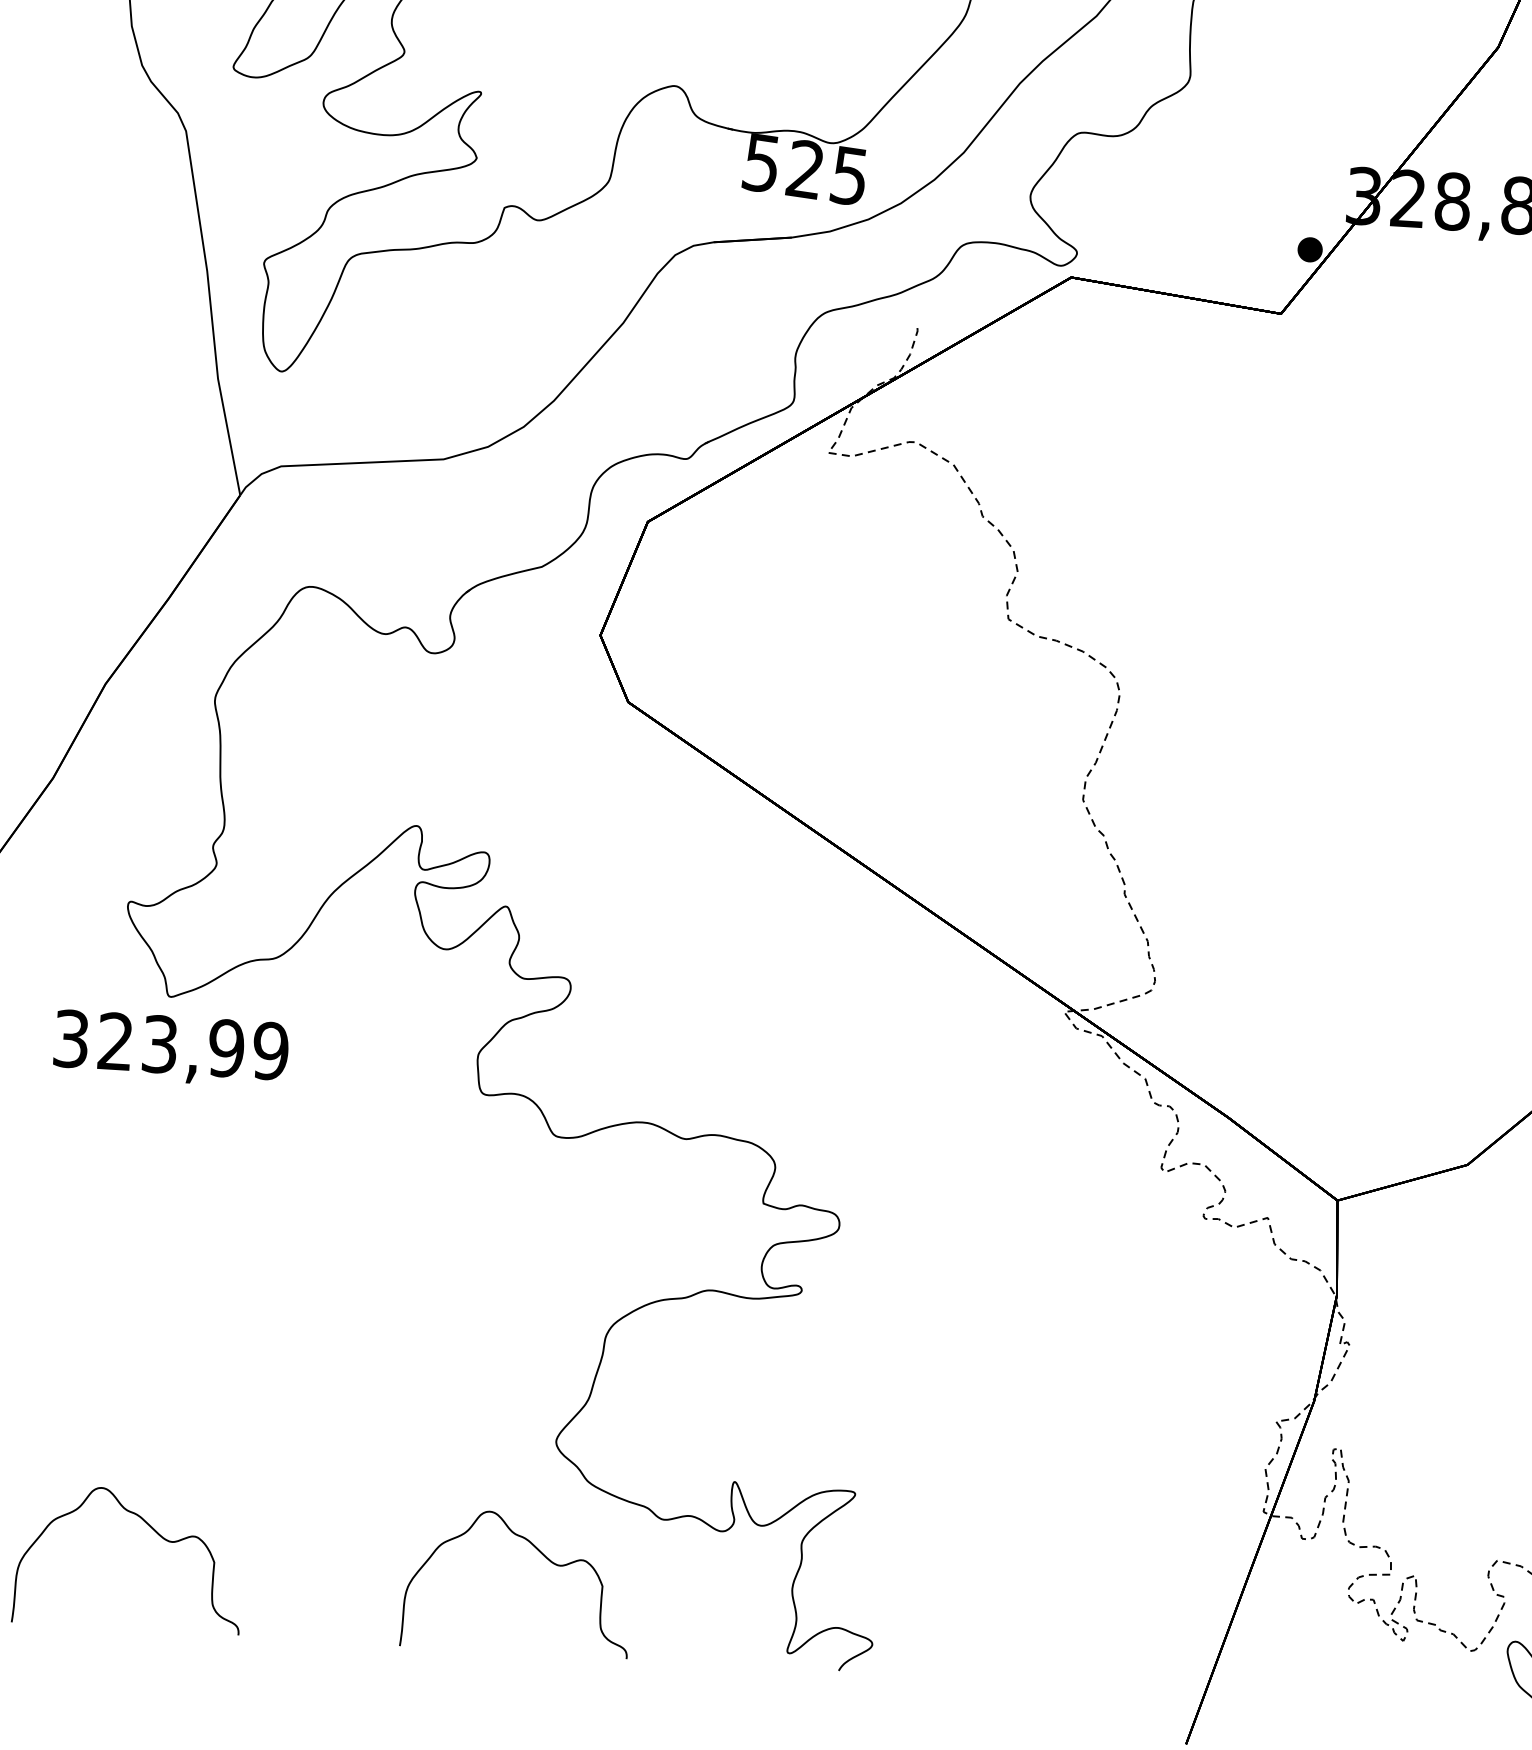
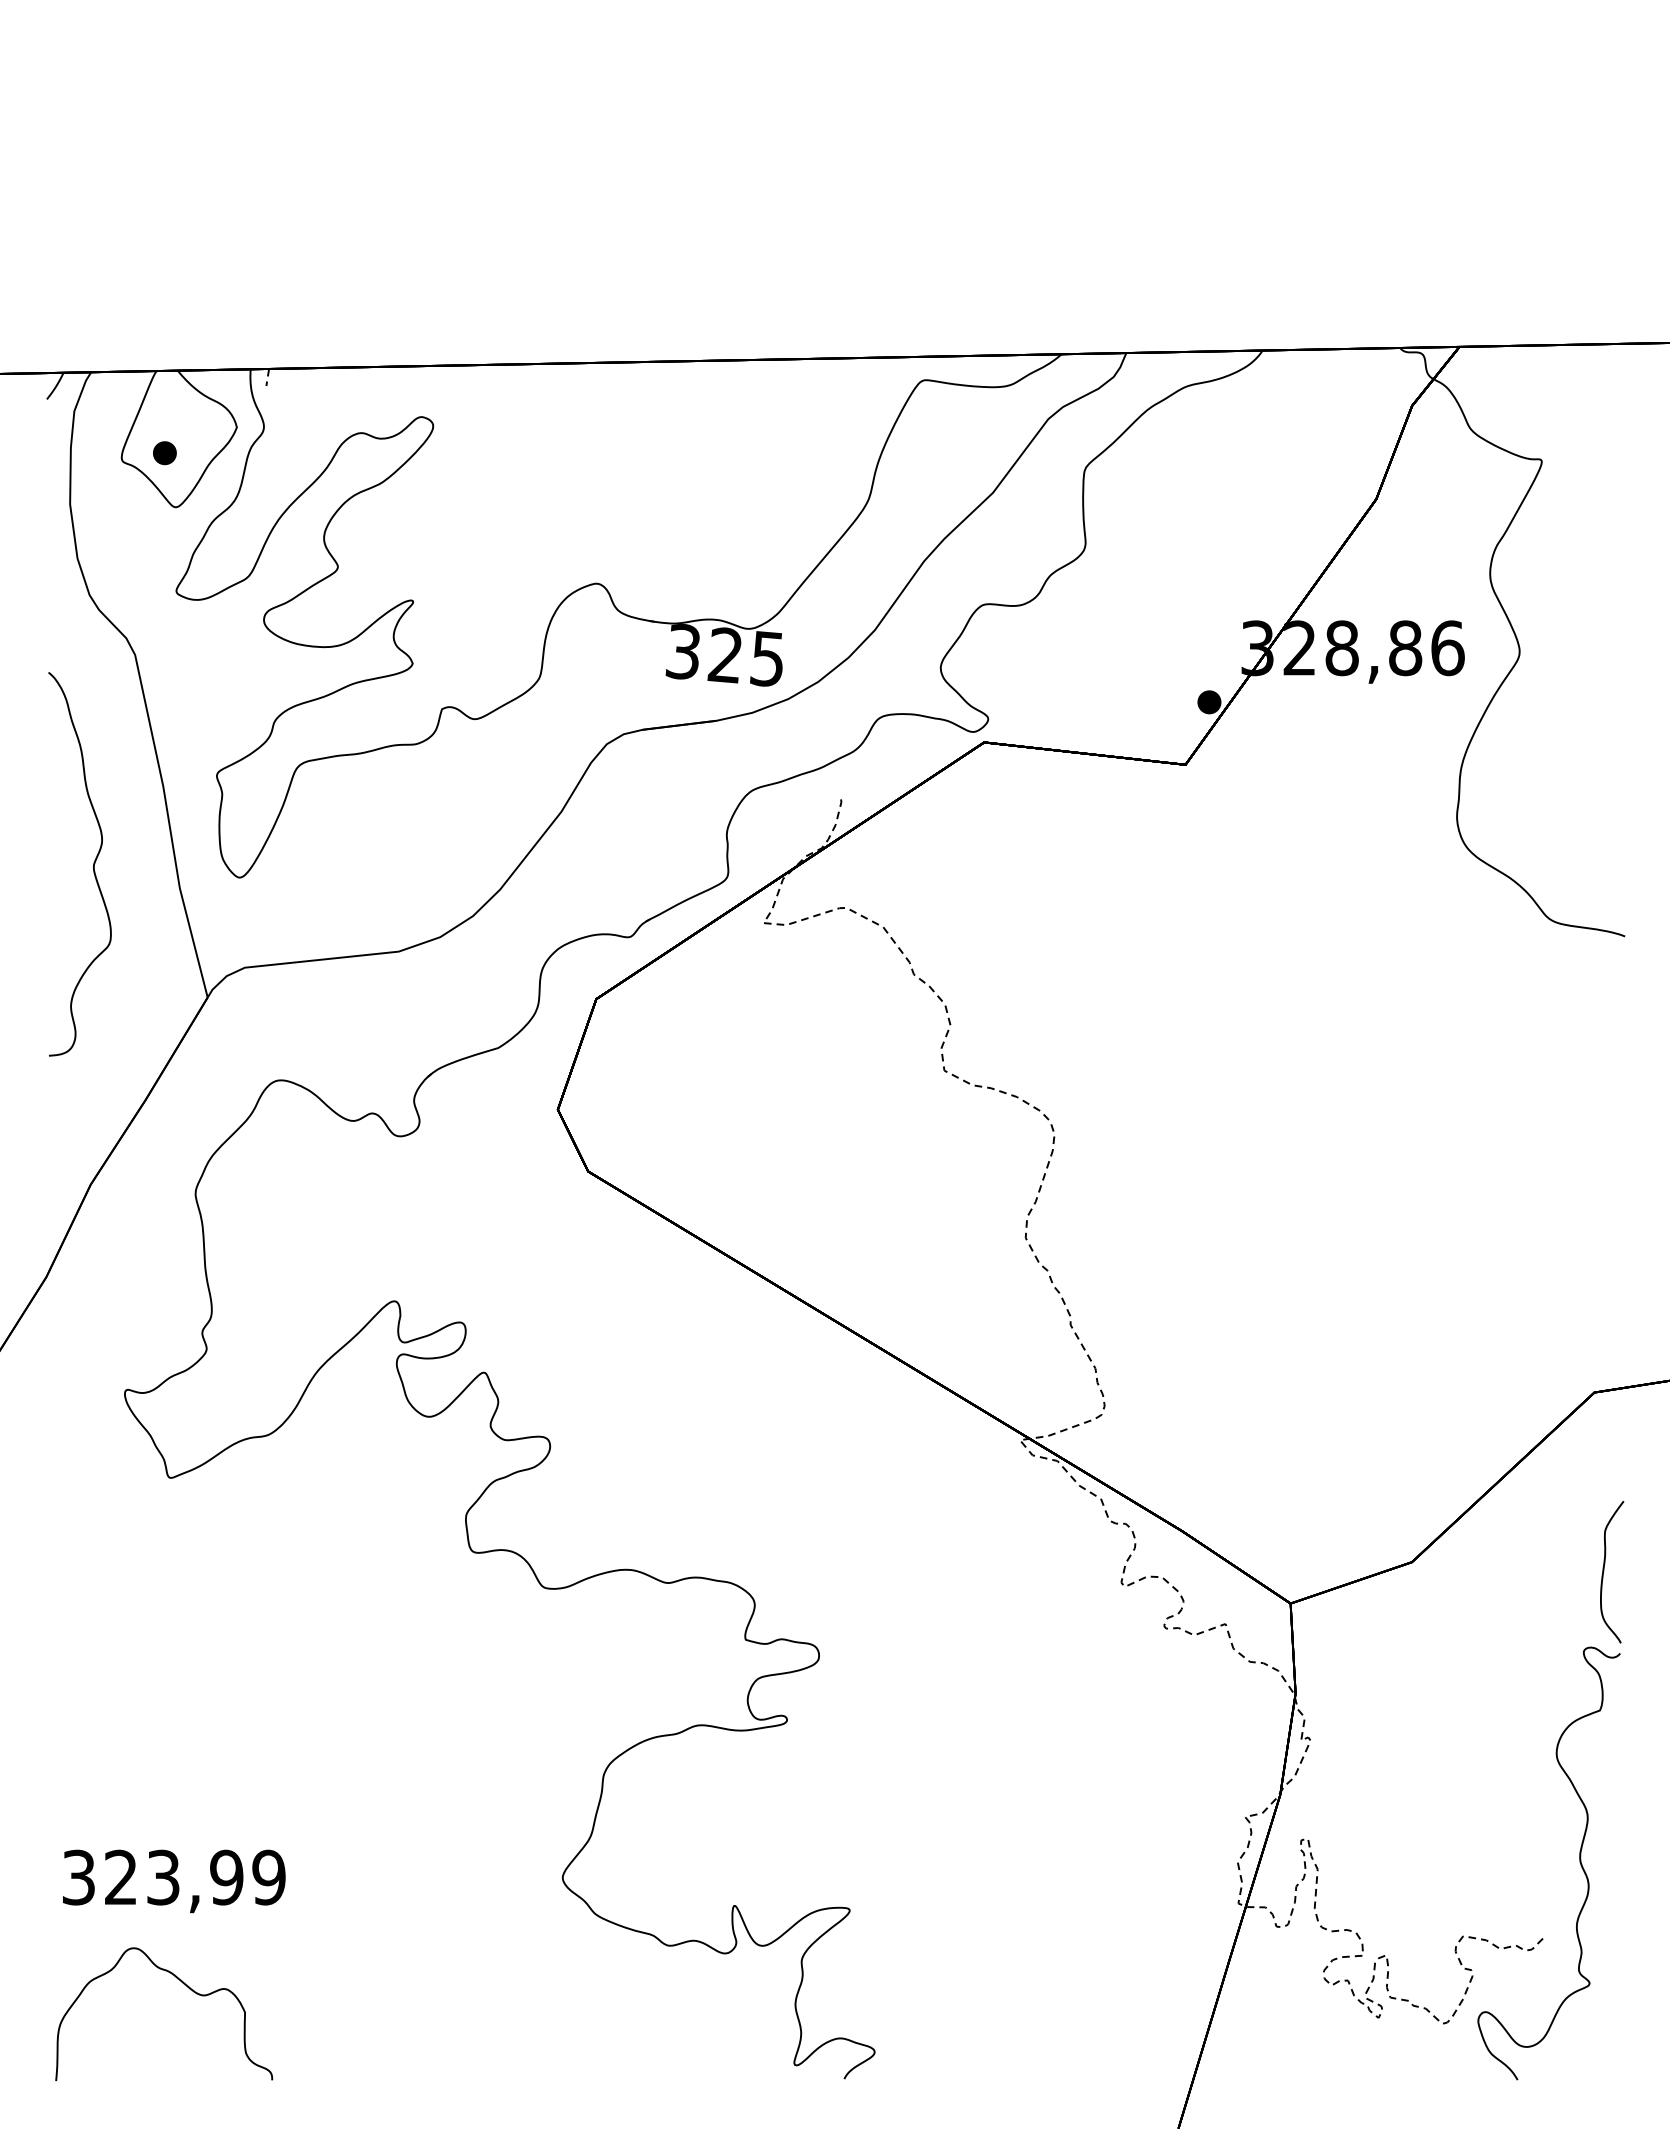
text: (760, 162) -> (682, 651), 525 -> 325
curve: (128, 348) -> (93, 864), added
text: (171, 1049) -> (174, 1881), moved
curve: (545, 1558) -> (559, 1989), removed

